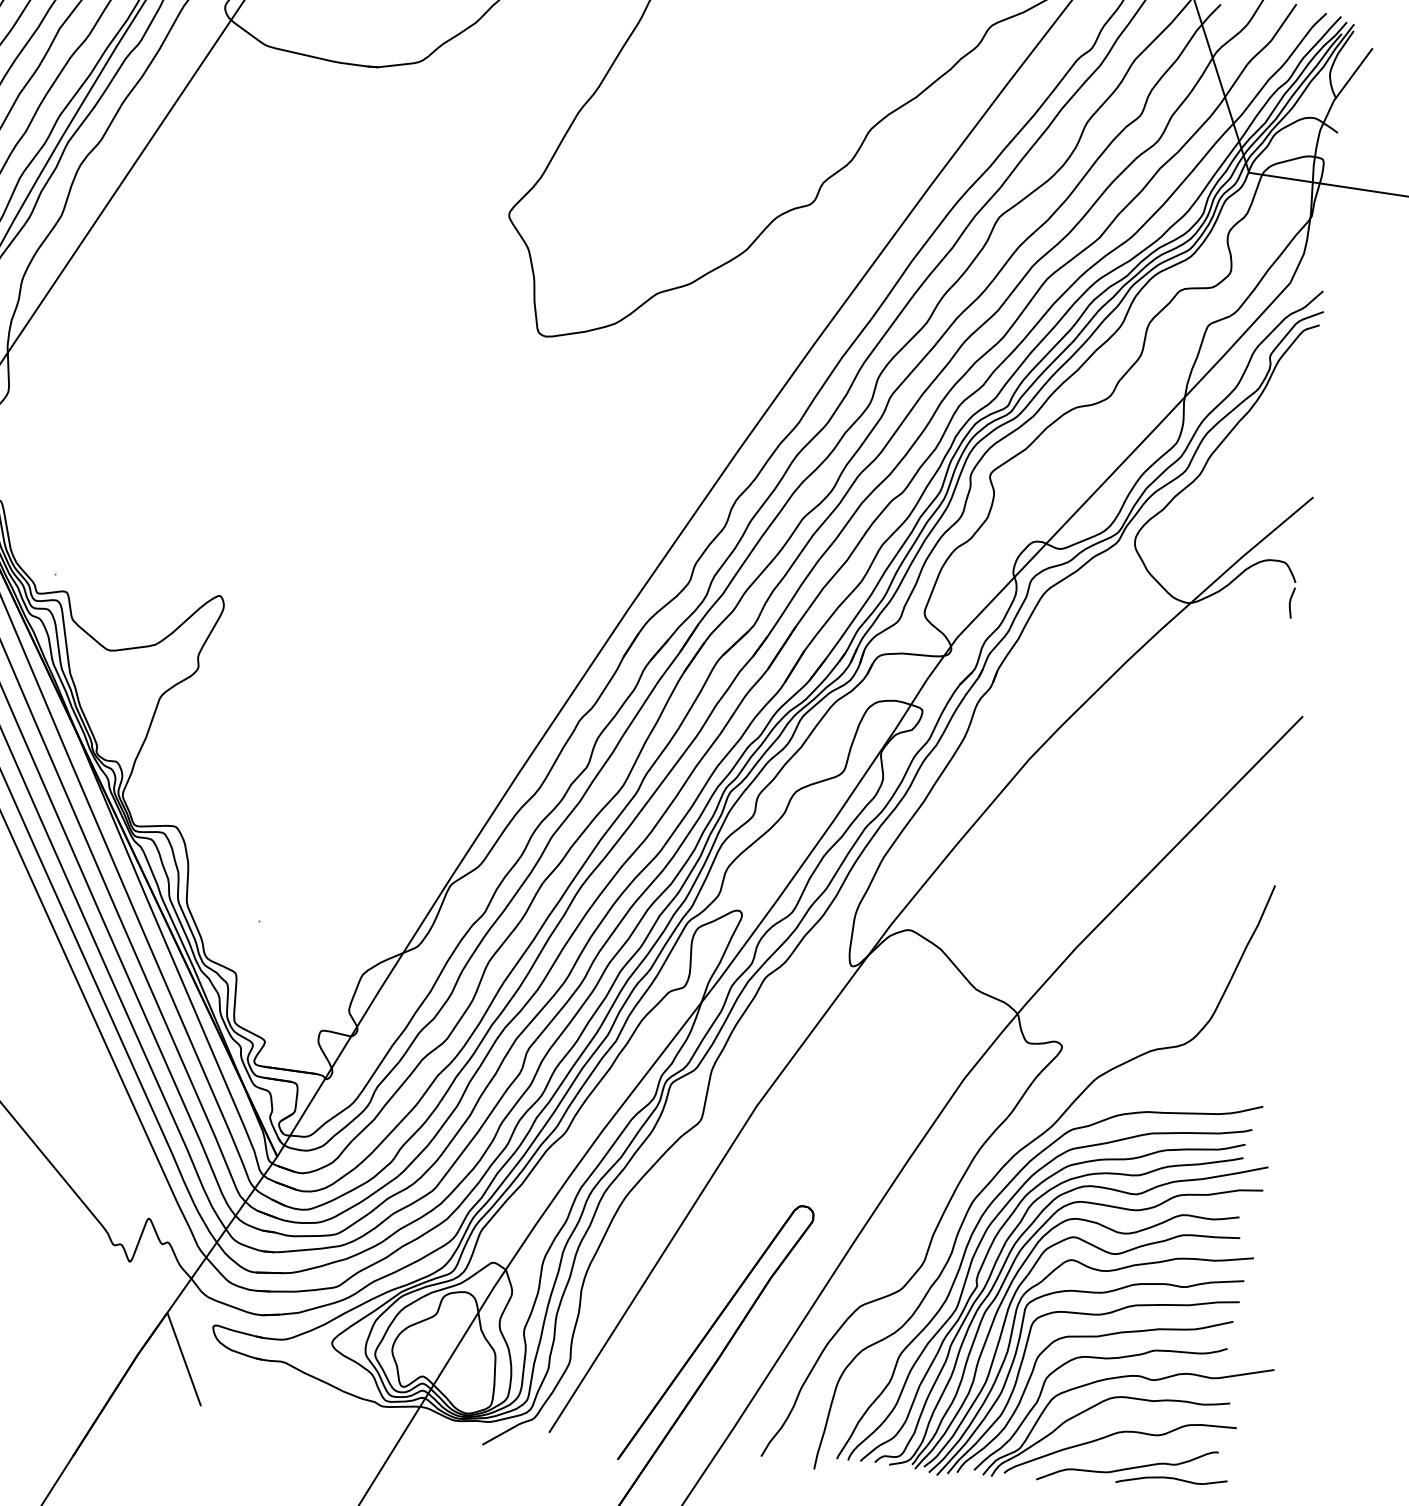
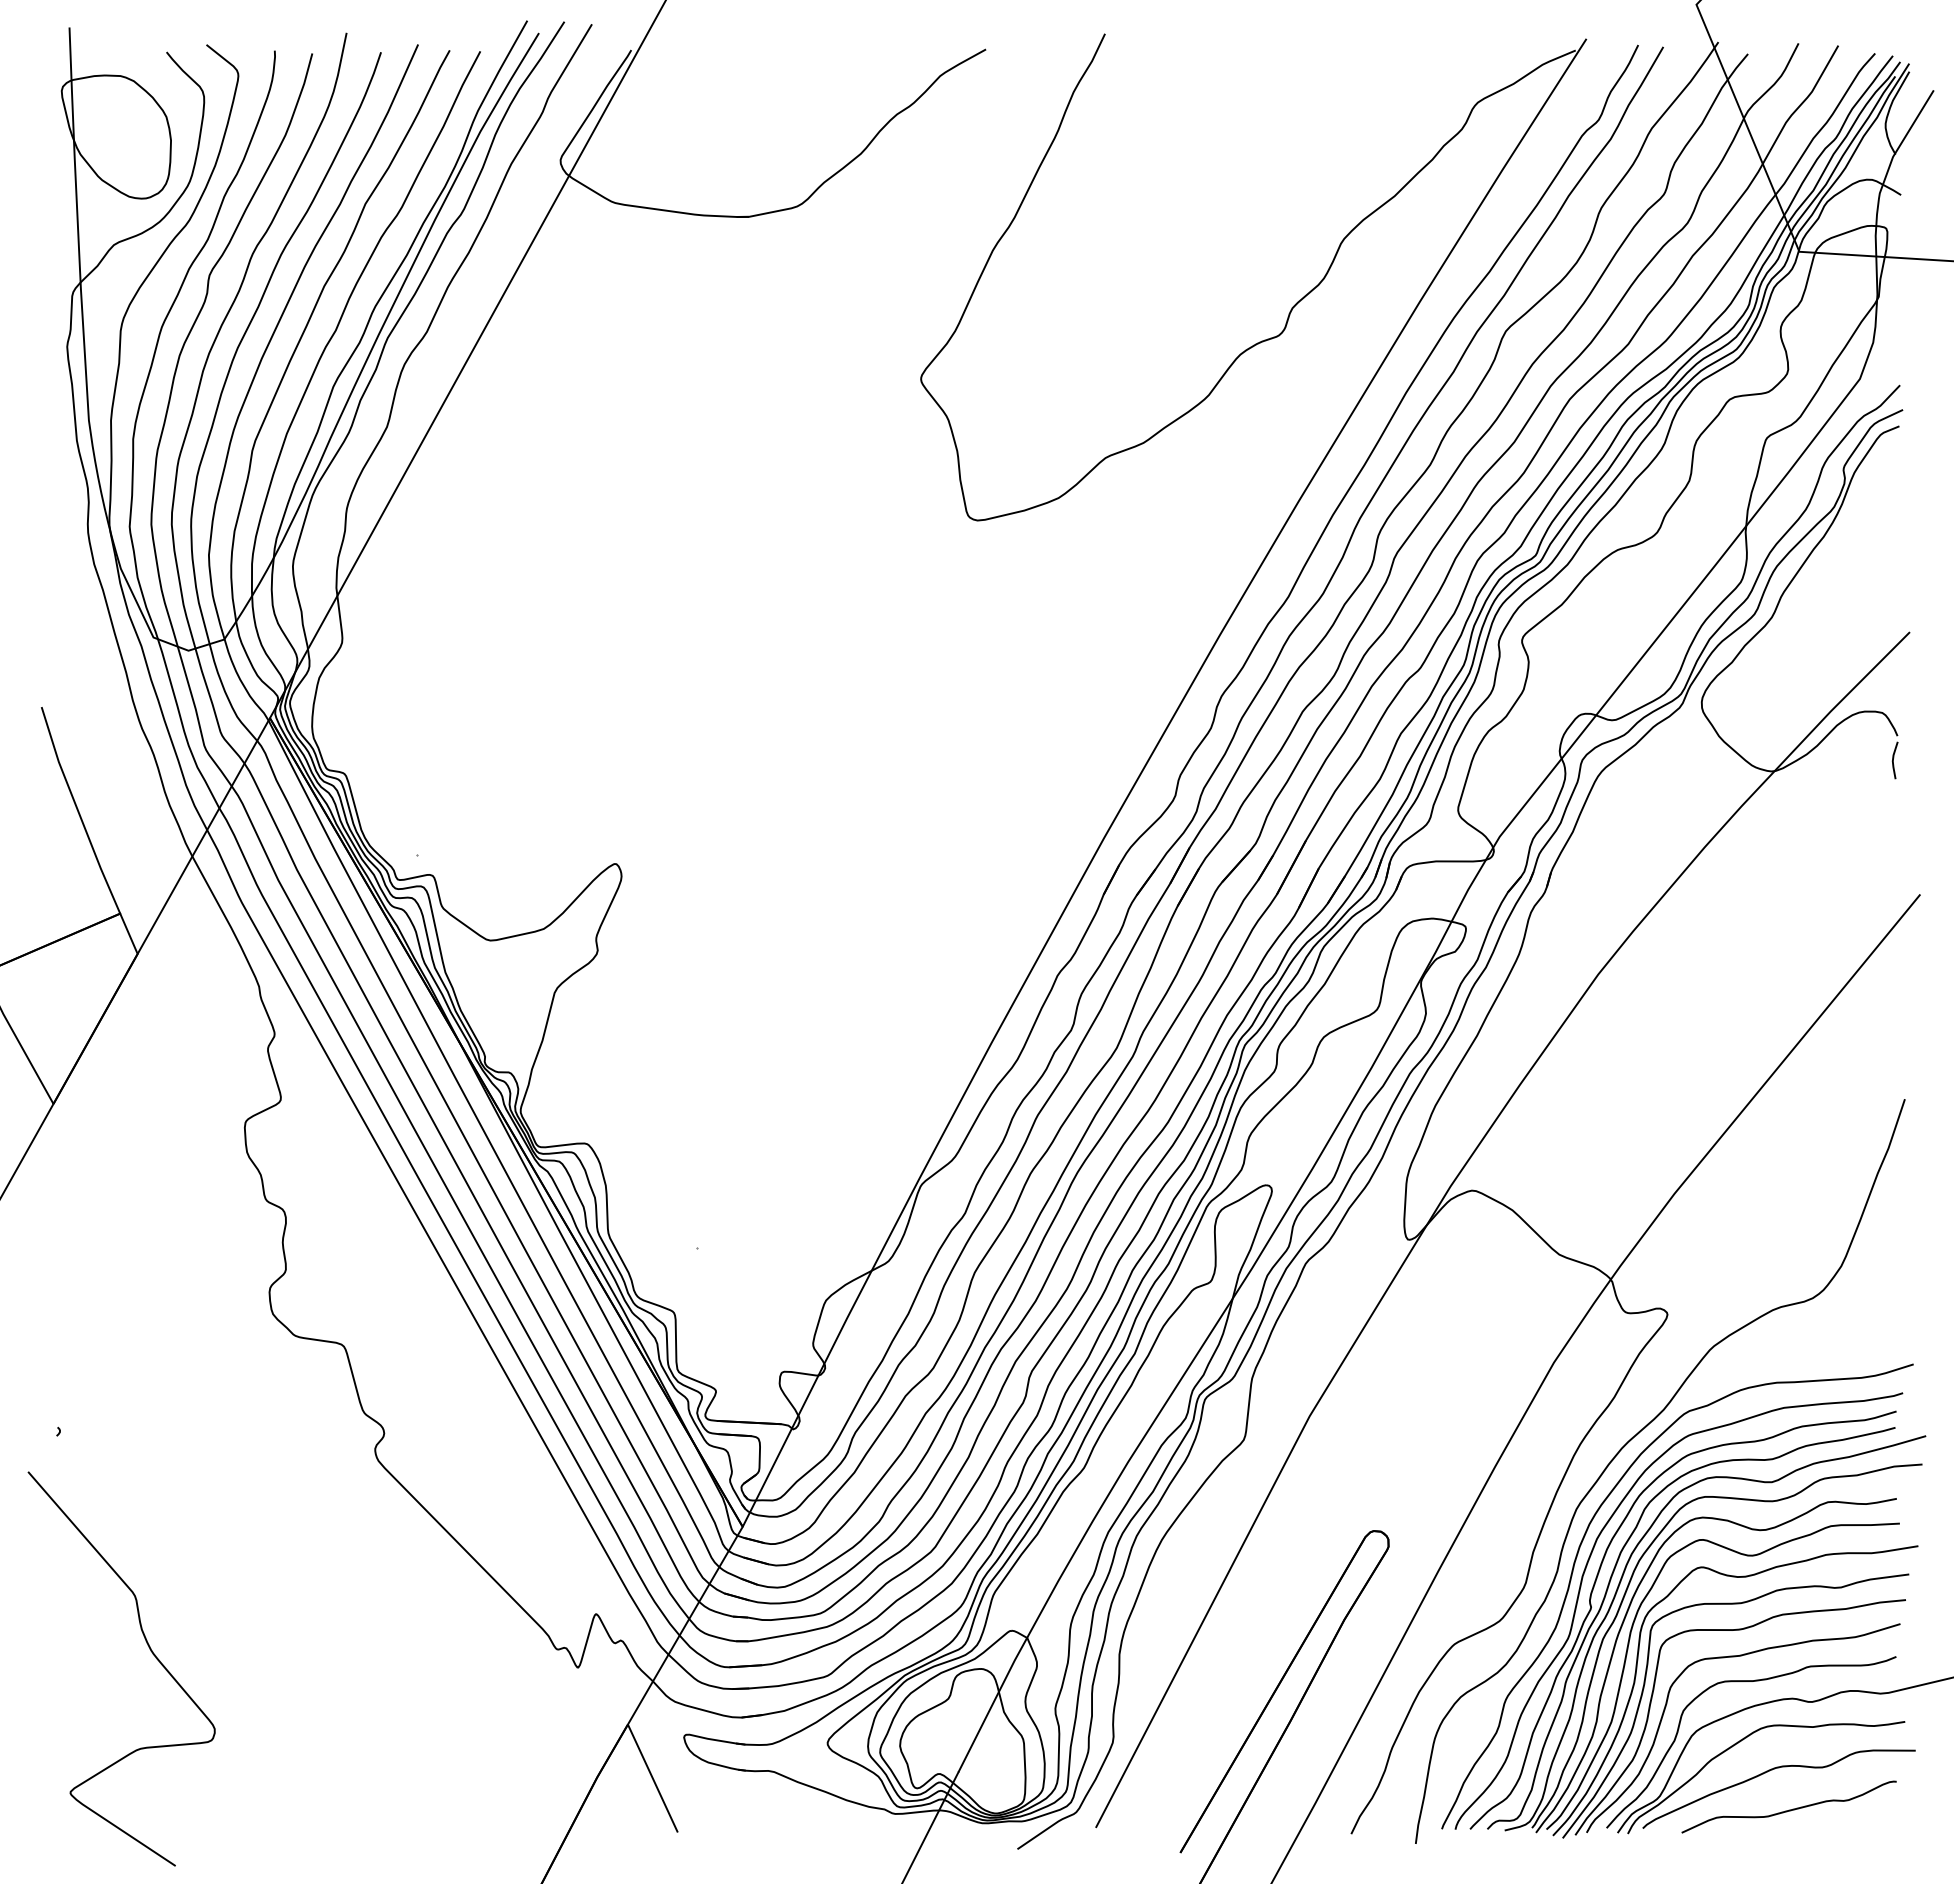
curve: (1171, 1478) -> (1843, 1817), removed

